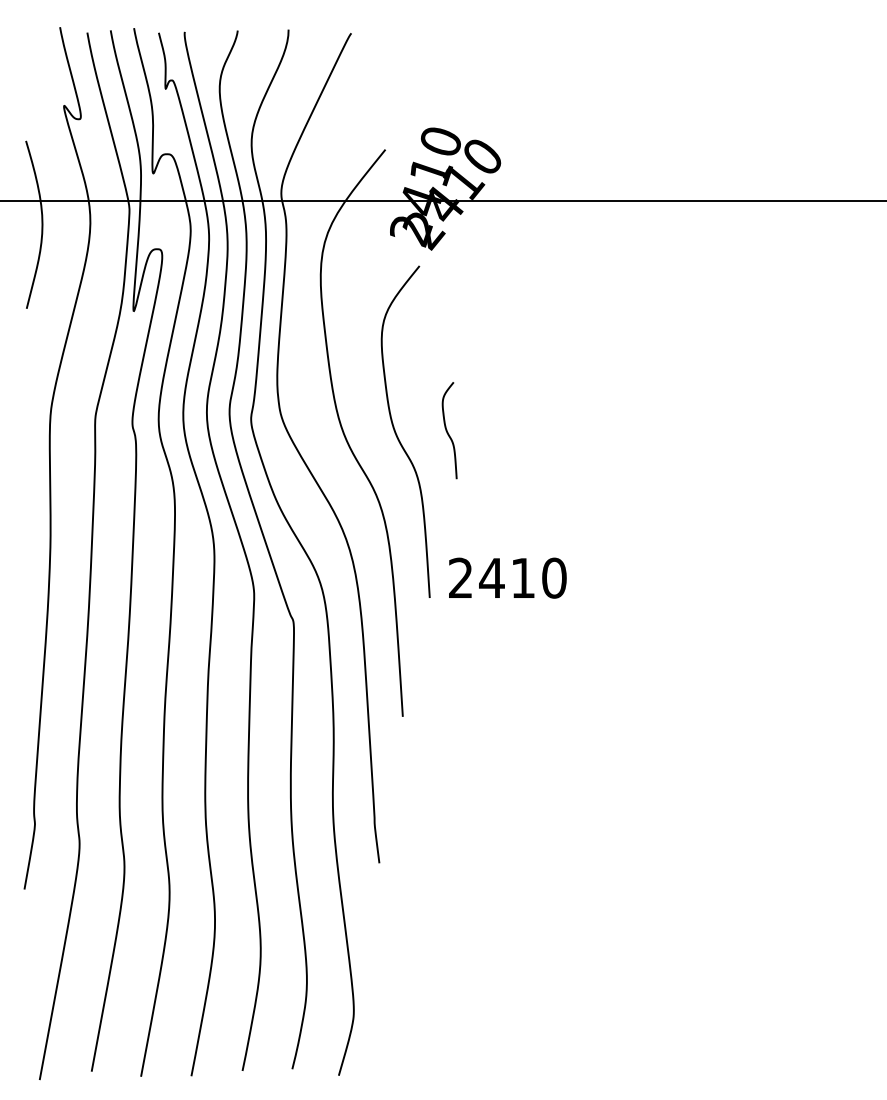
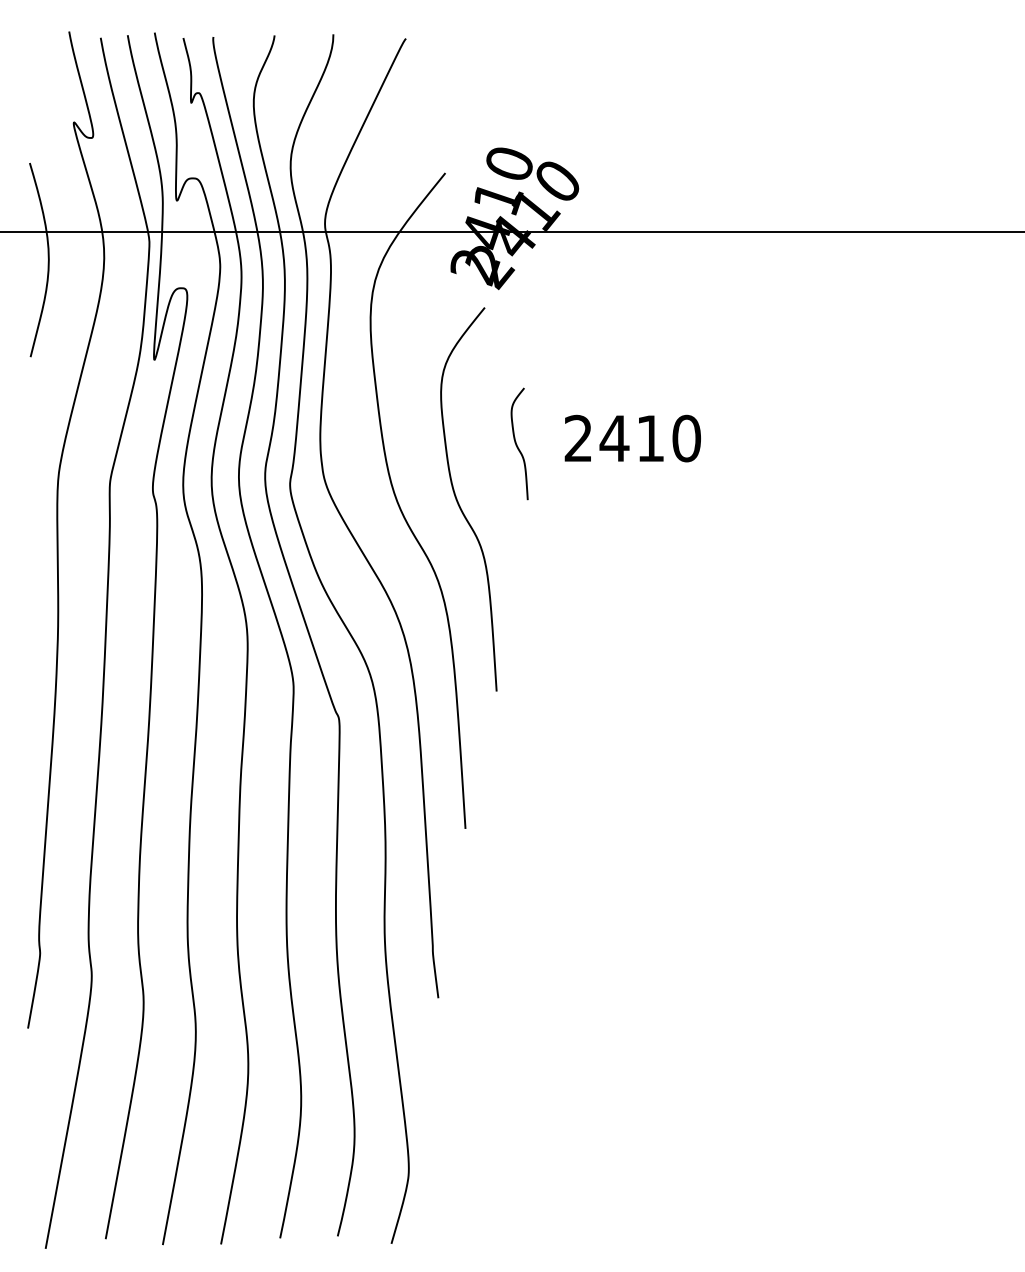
curve: (447, 431) -> (517, 444), moved
text: (507, 578) -> (632, 438), moved

